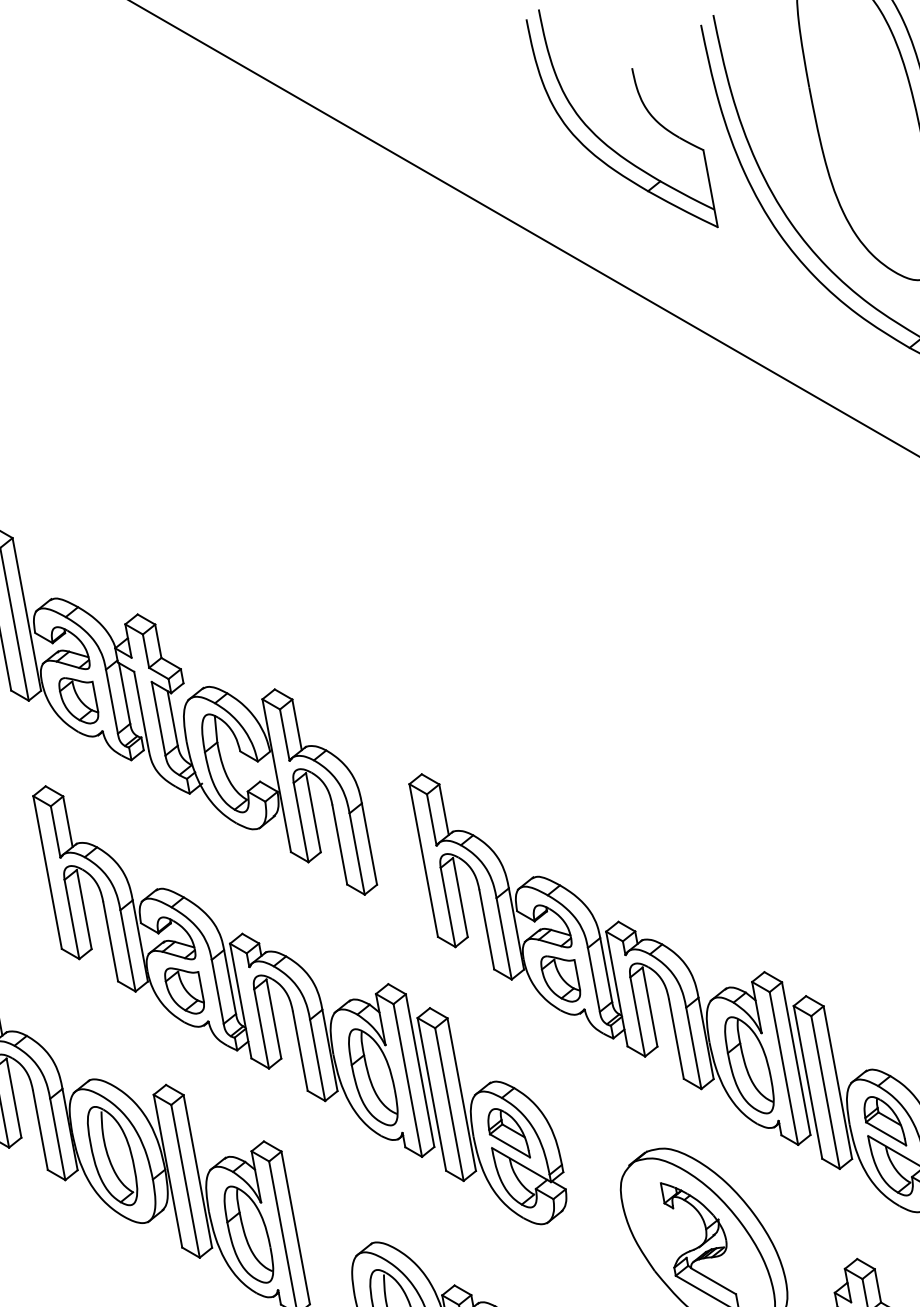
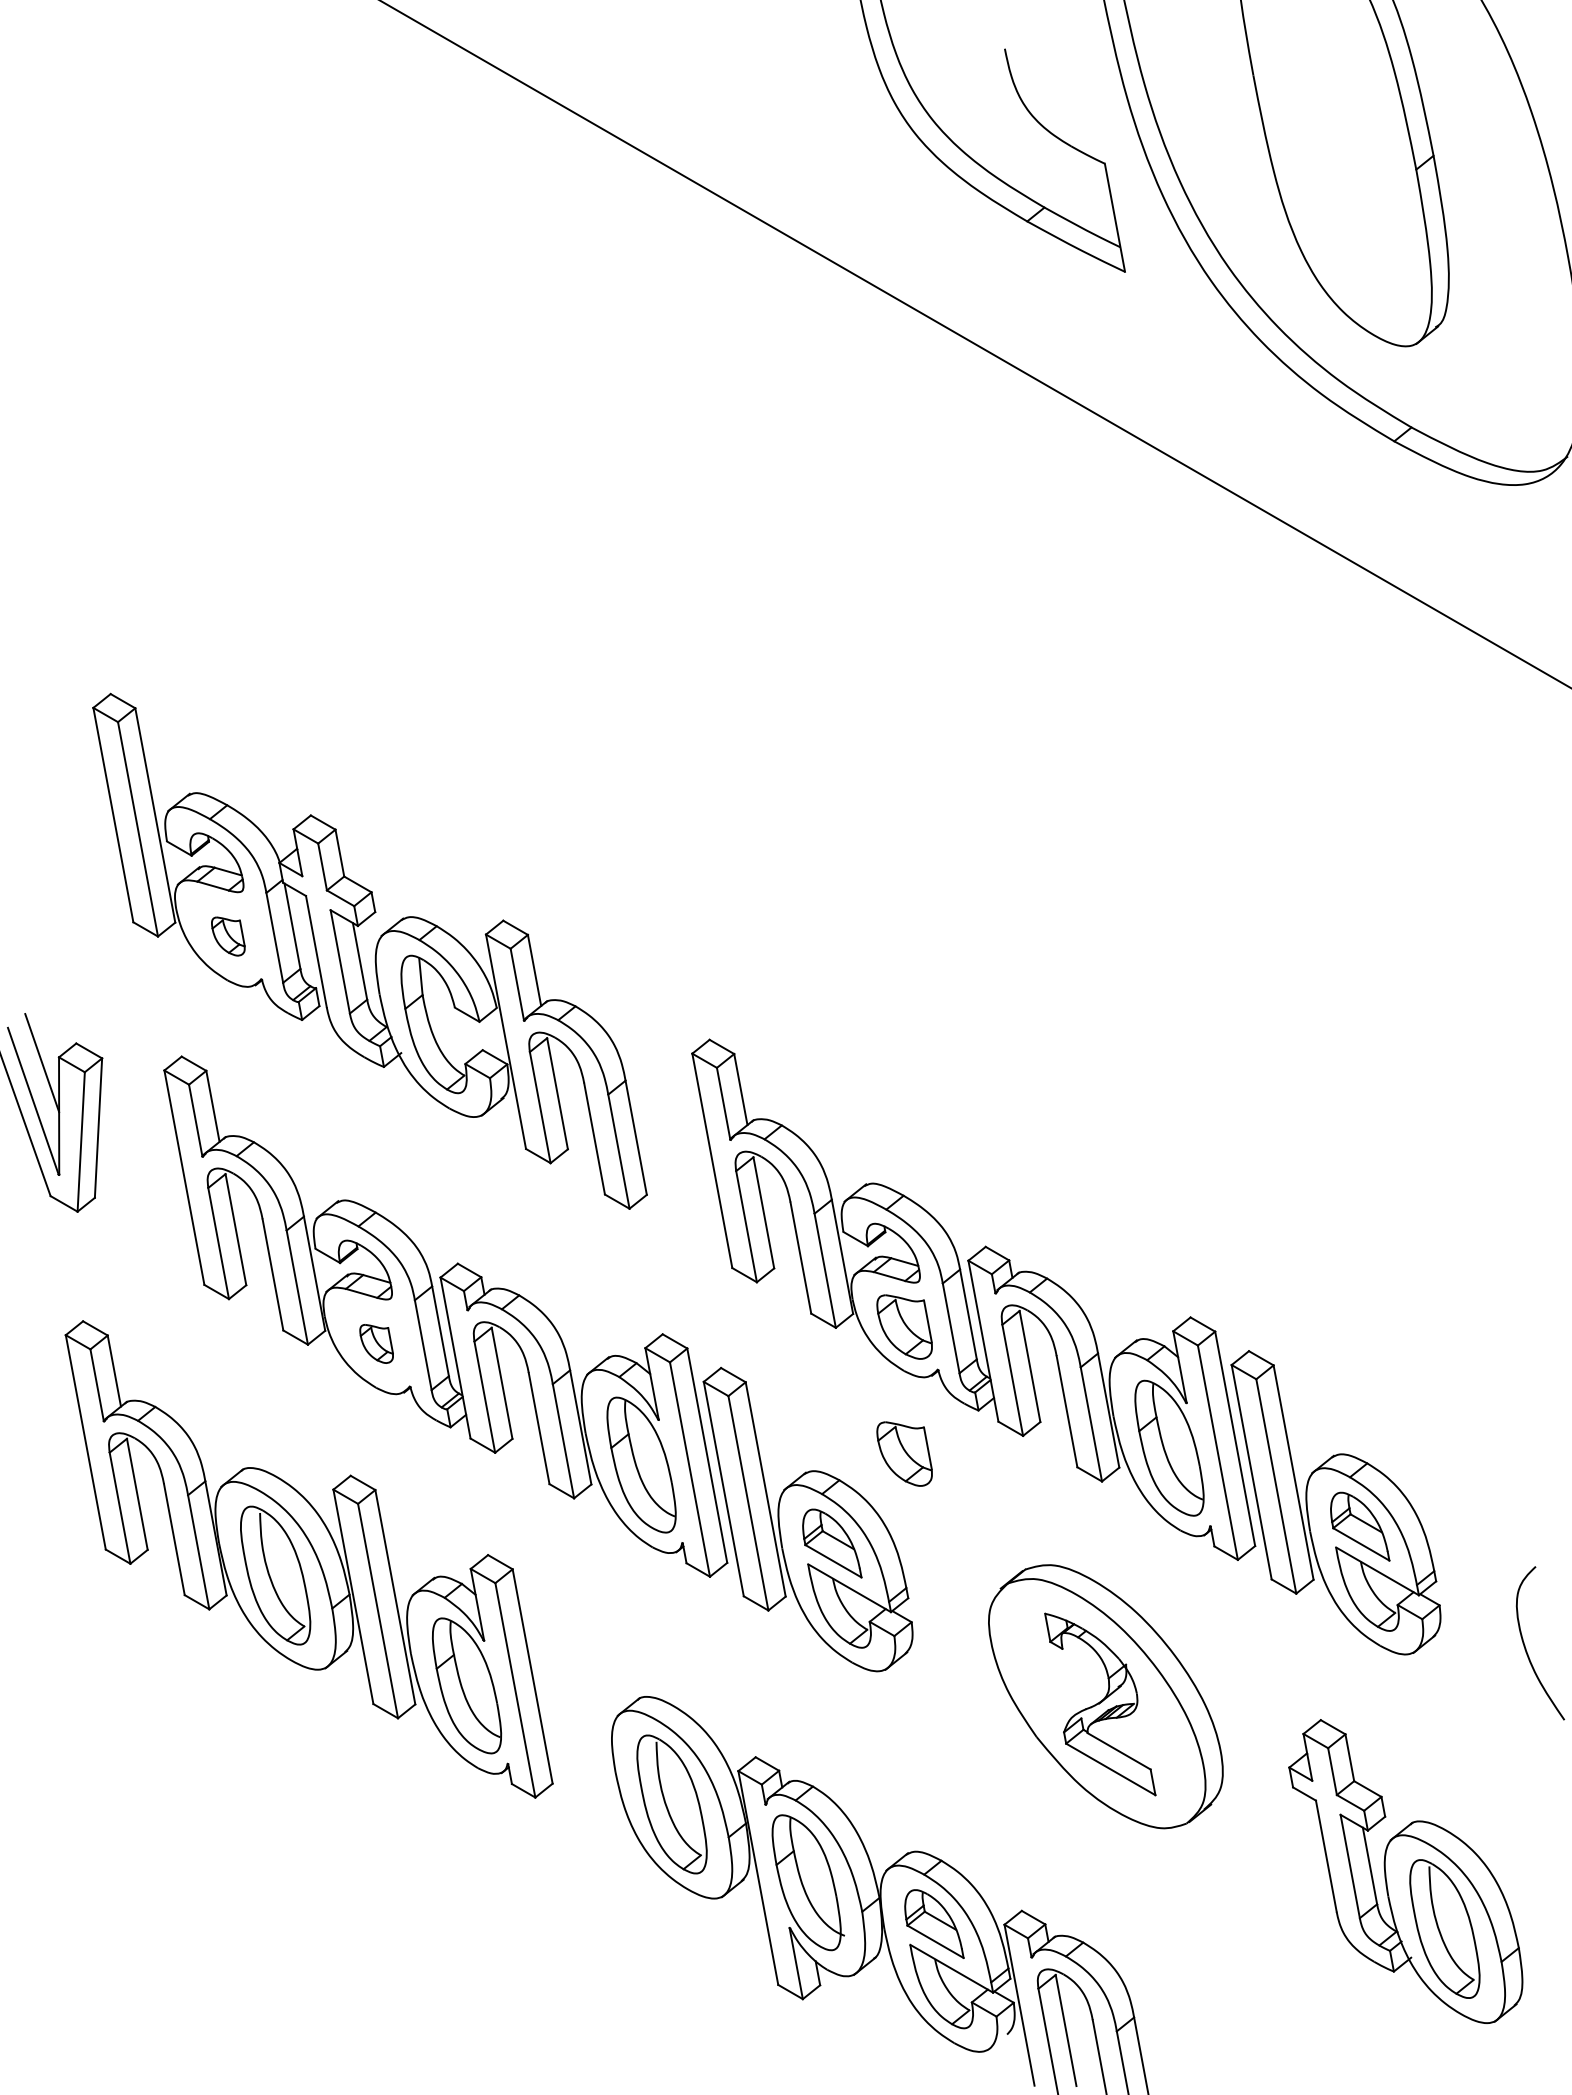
part: (78, 700) -> (228, 936), size x0.6
part: (184, 990) -> (376, 1343), size x0.6
part: (560, 1069) -> (904, 1453), added

